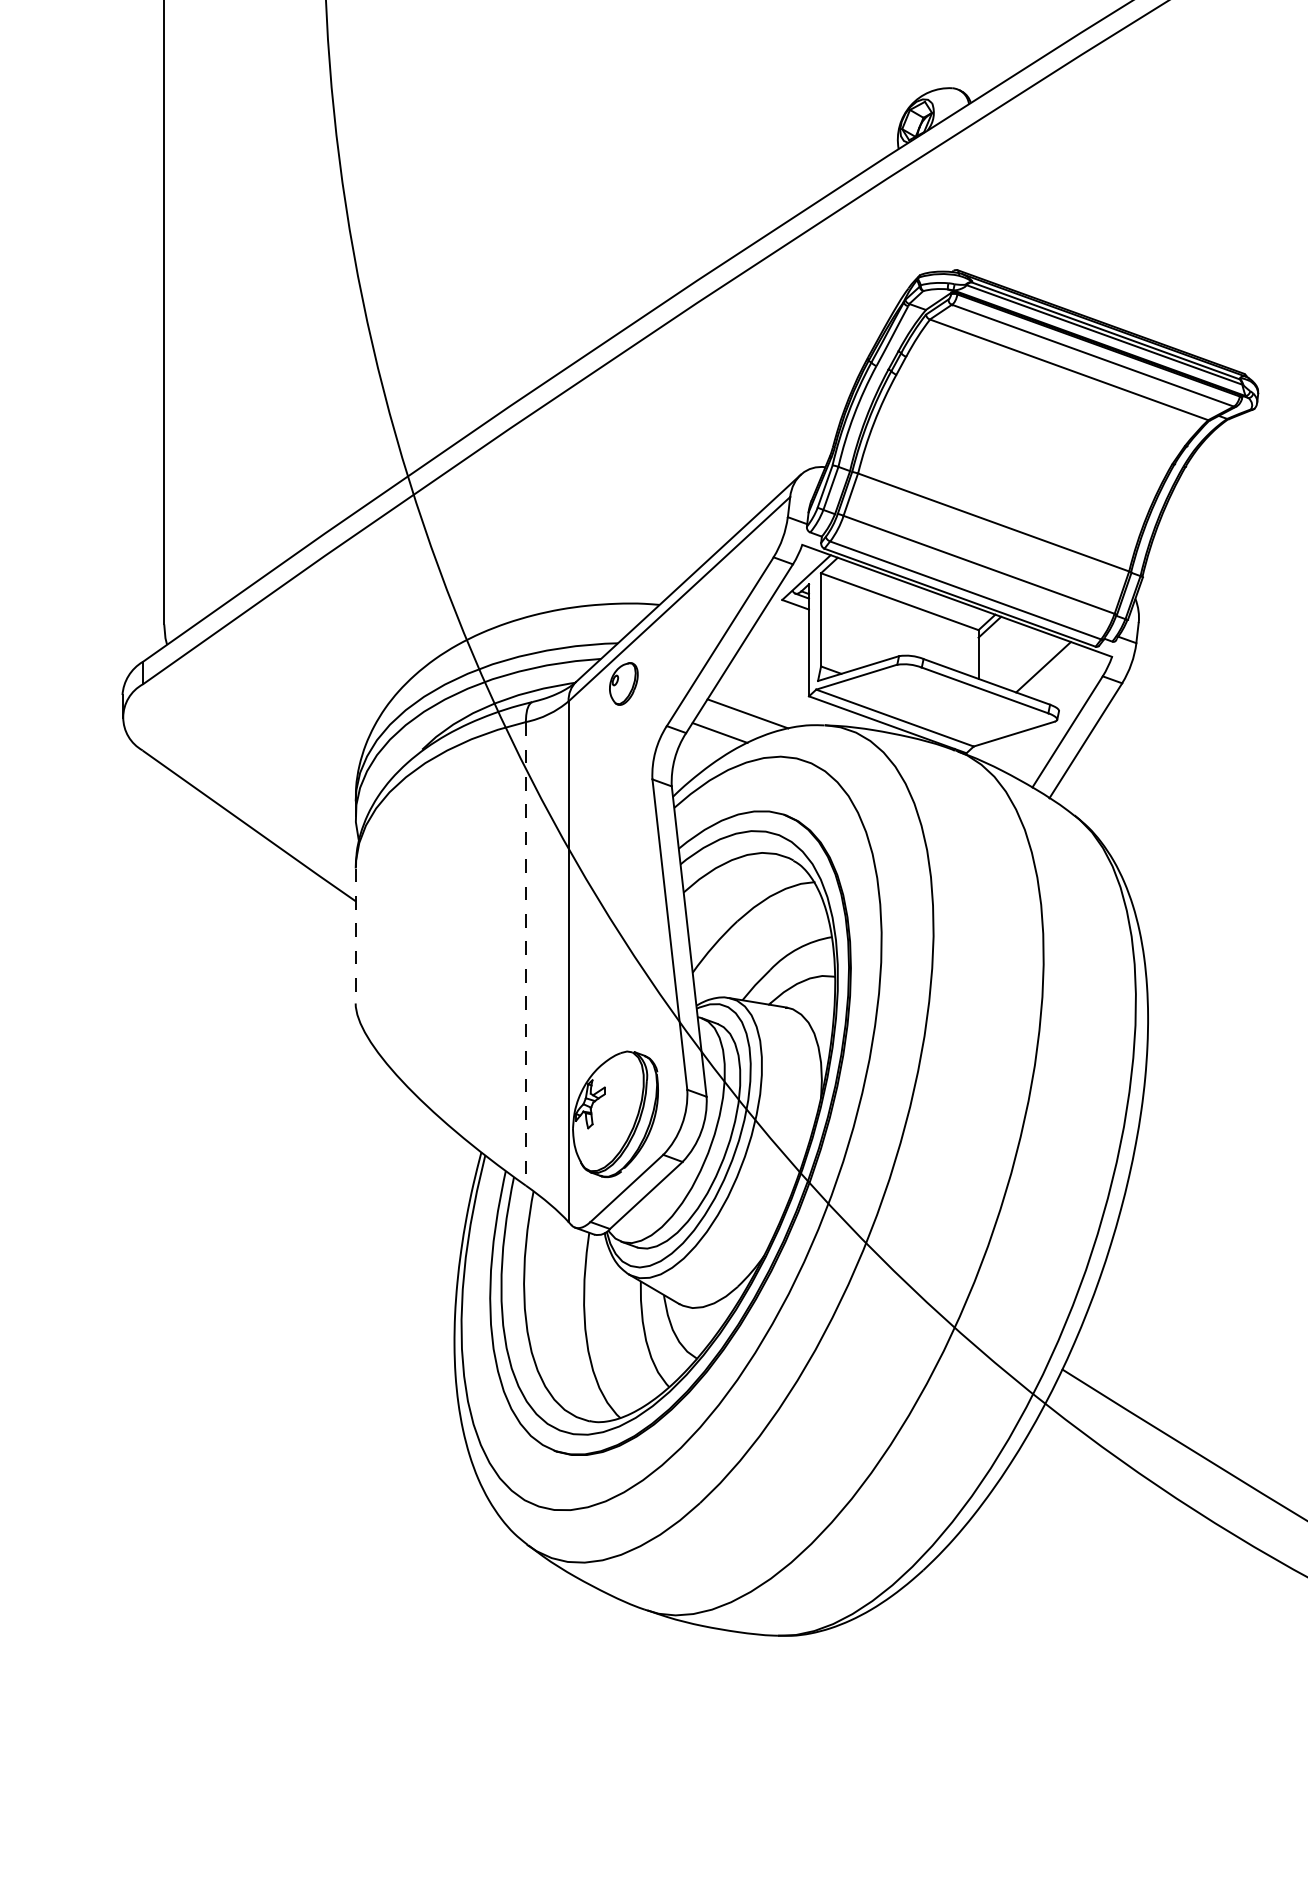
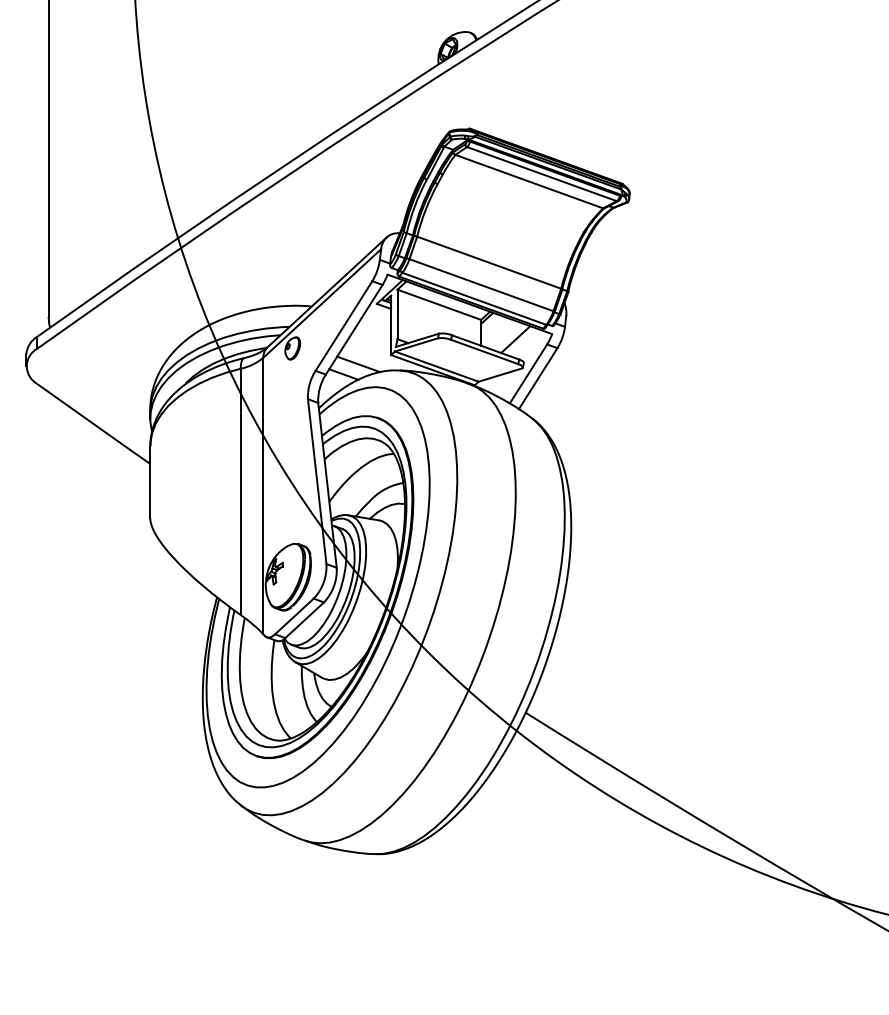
line: (356, 936) -> (150, 482), dashed -> solid
line: (525, 955) -> (240, 492), dashed -> solid

